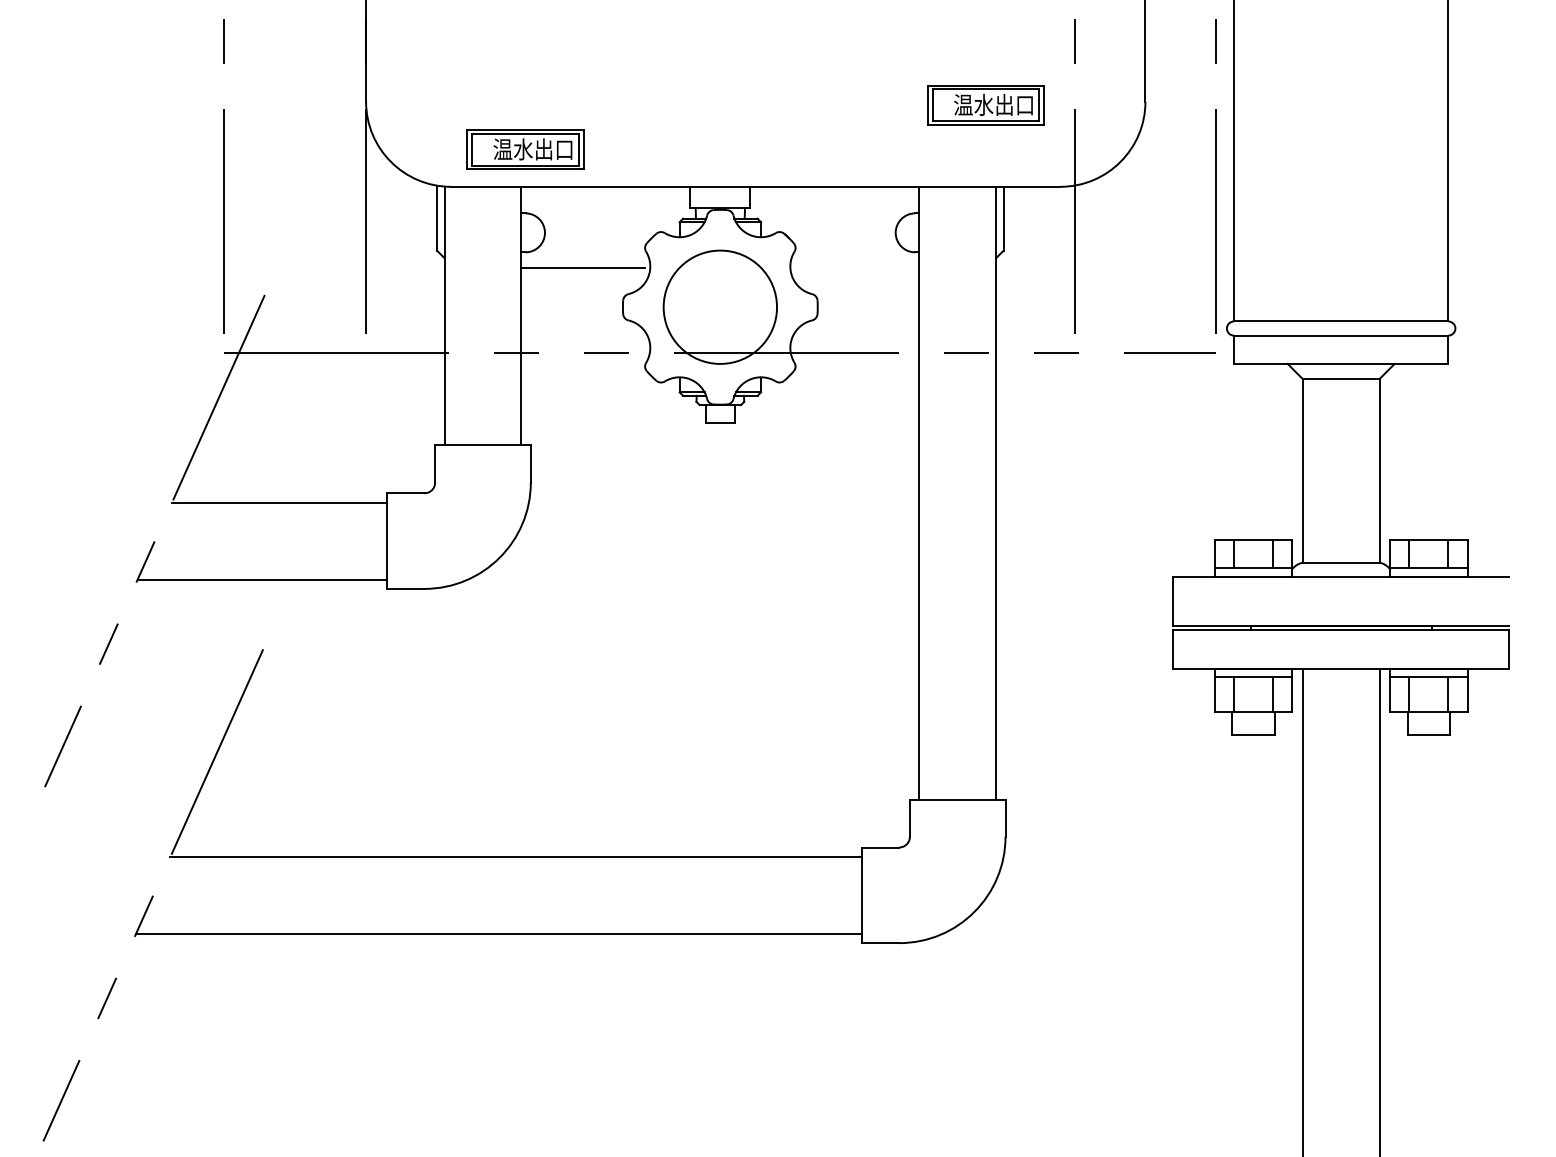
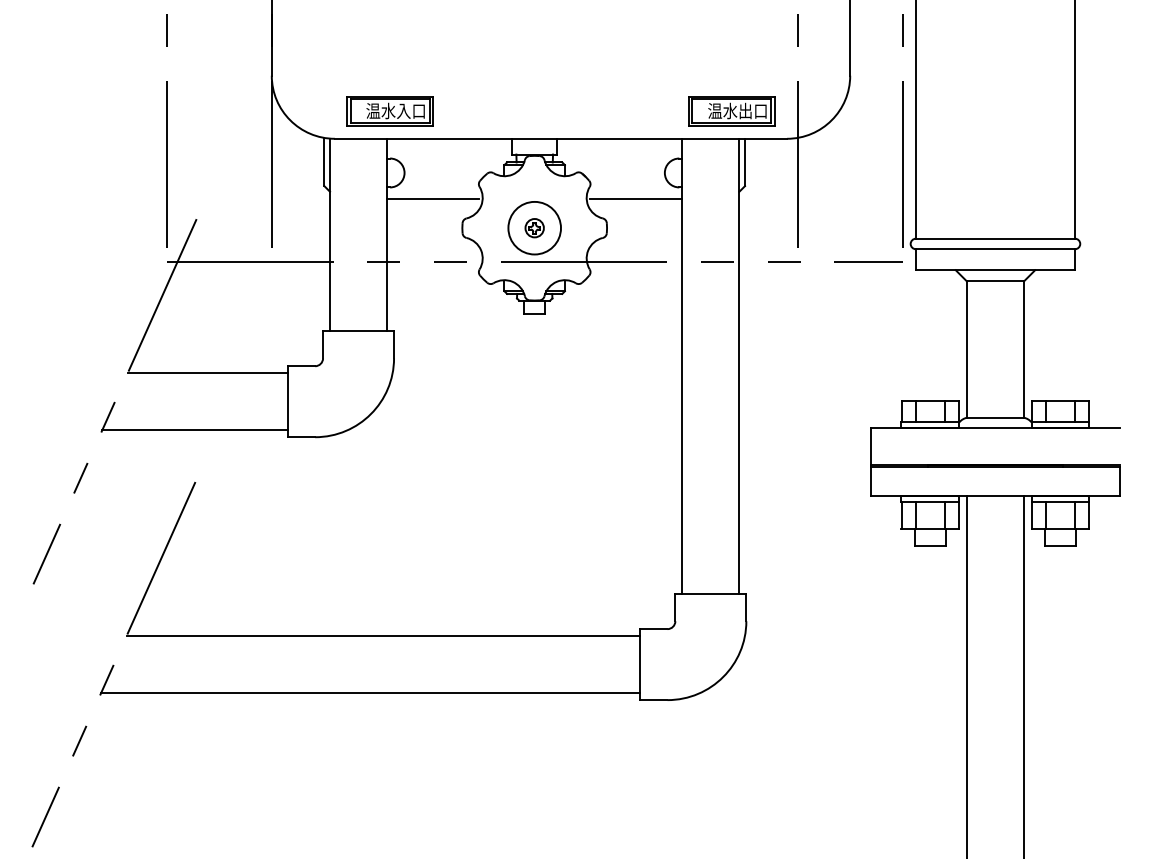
part: (985, 105) -> (731, 111), moved
text: (543, 148) -> (403, 110), 温水出口 -> 温水入口
line: (857, 268) -> (636, 199), added
circle: (720, 306) -> (534, 227), size x0.62
part: (720, 307) -> (534, 228), added

